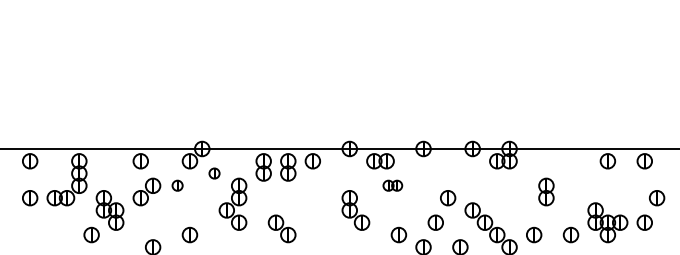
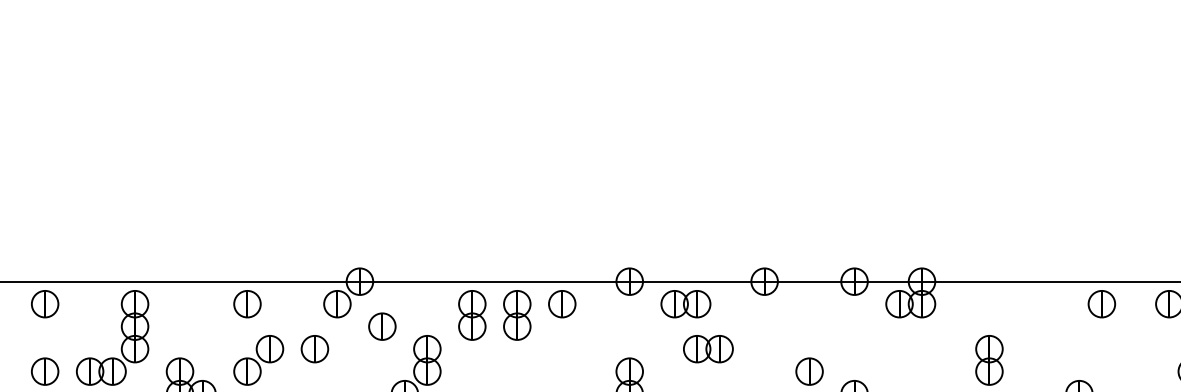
part: (214, 173) -> (382, 326), size x1.43
part: (177, 185) -> (314, 348), size x1.43
part: (392, 185) -> (707, 348), size x1.43

